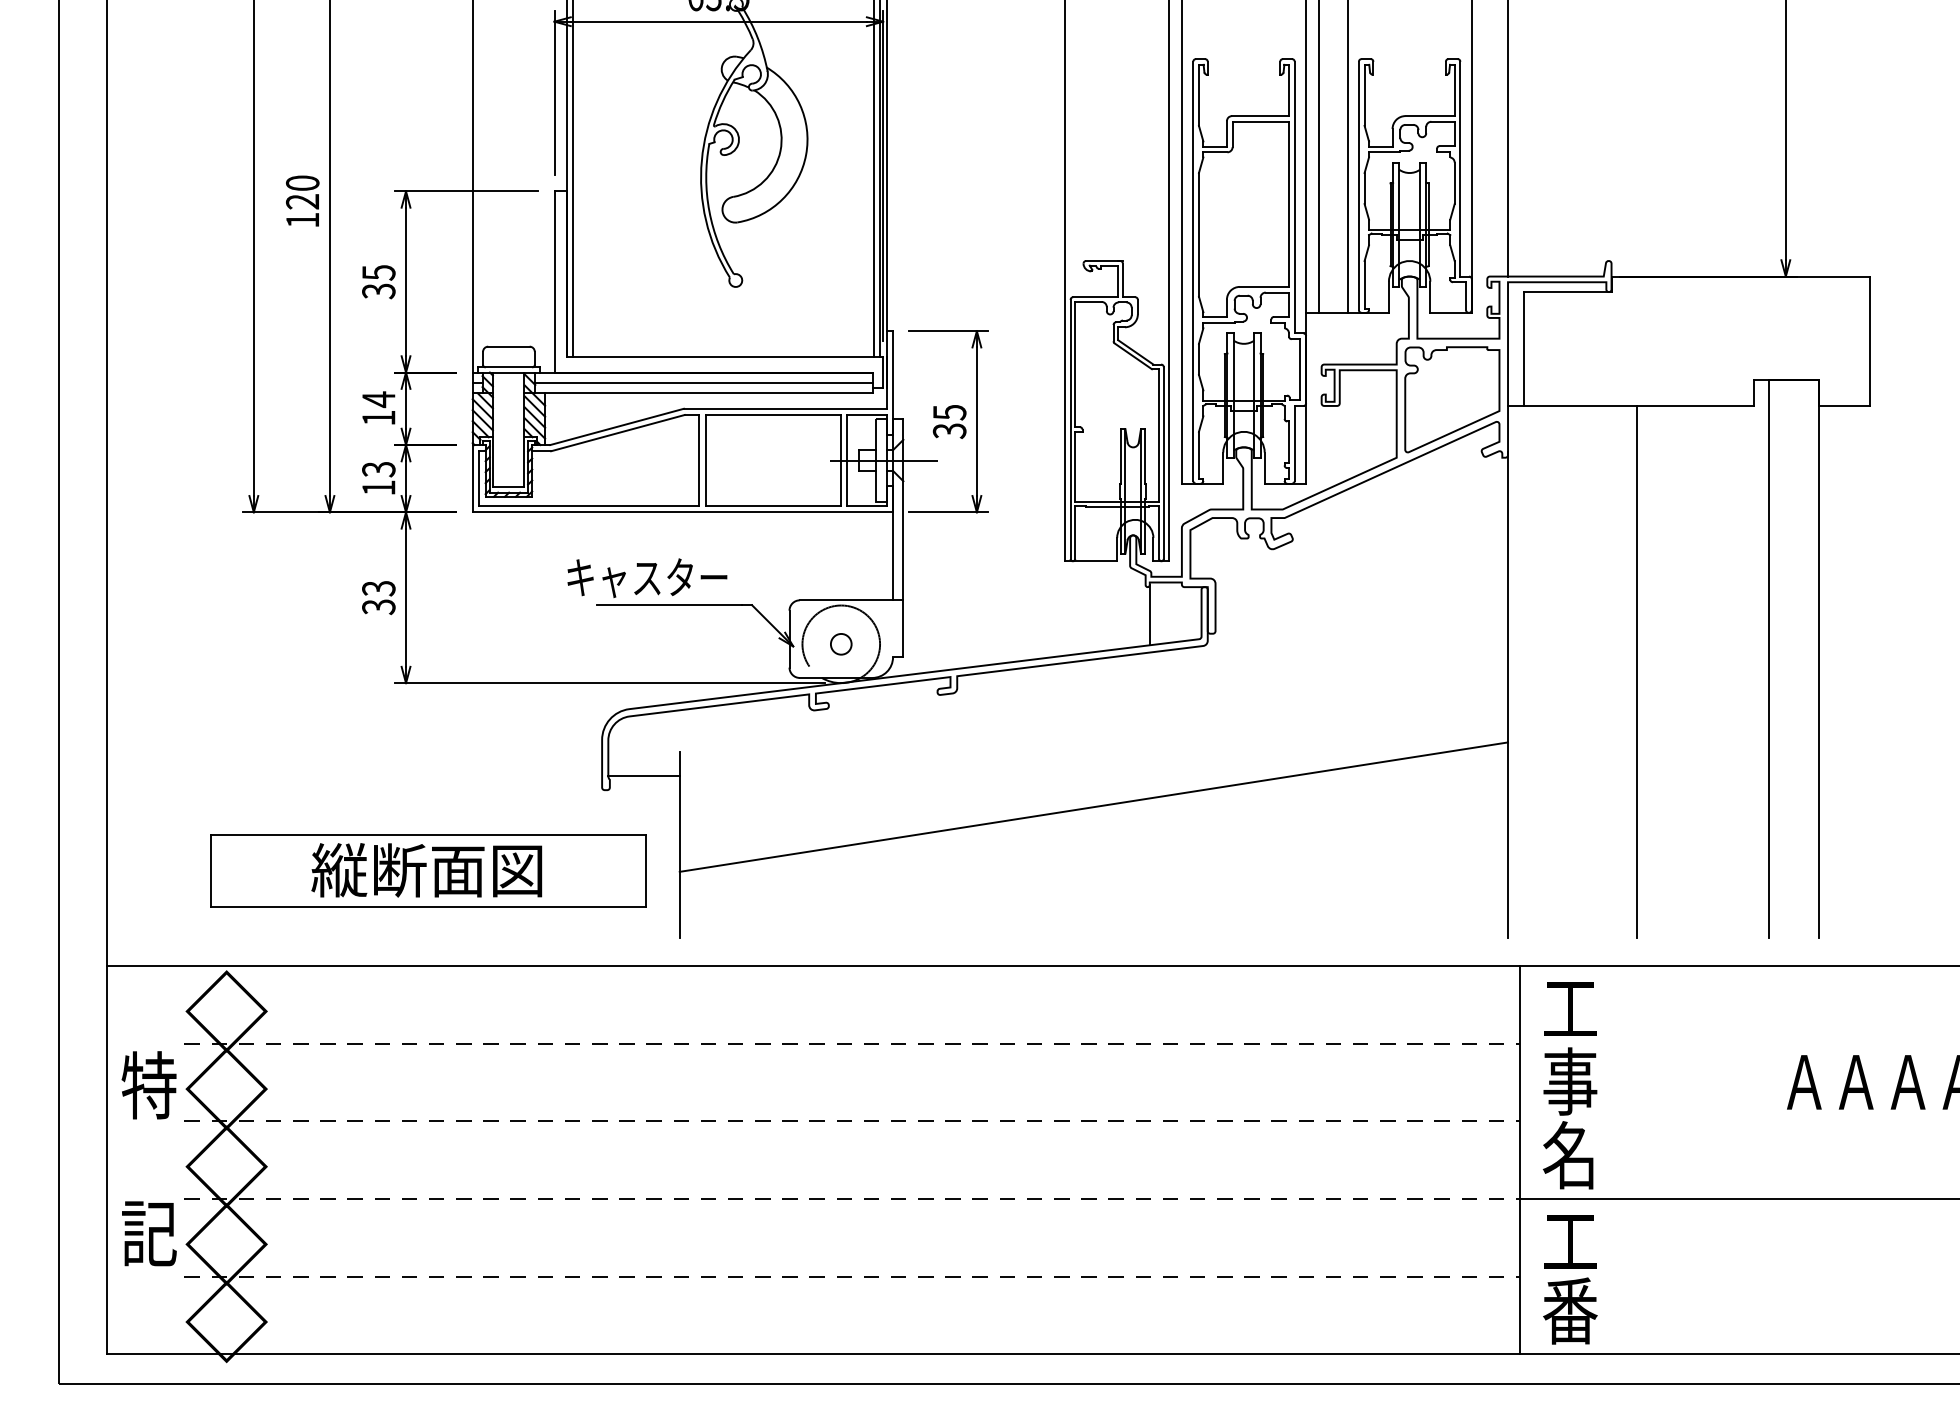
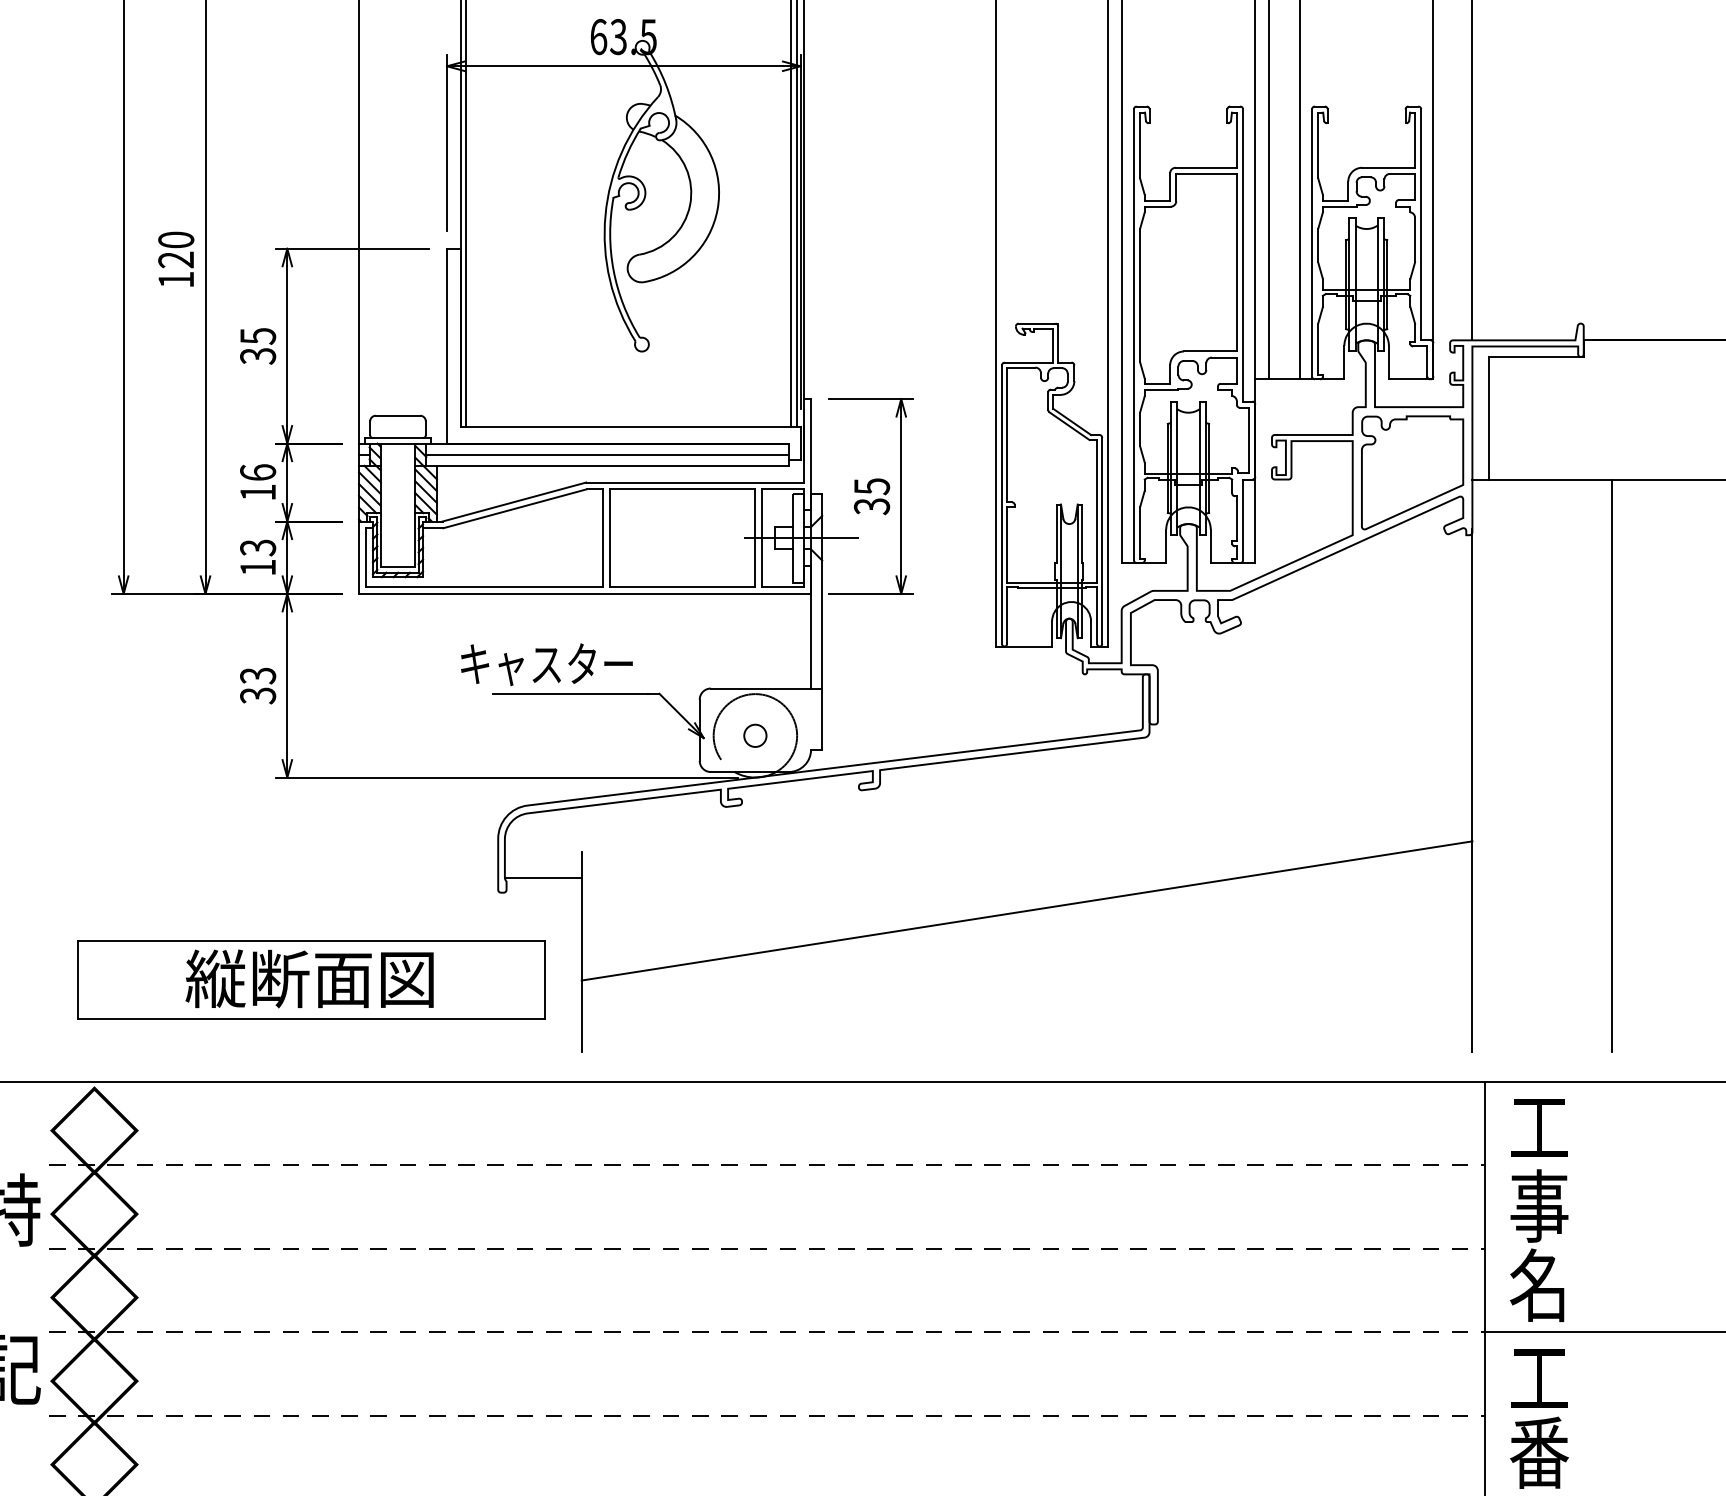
text: (378, 399) -> (257, 472), 14 -> 16
line: (1149, 615) -> (1086, 704), removed

